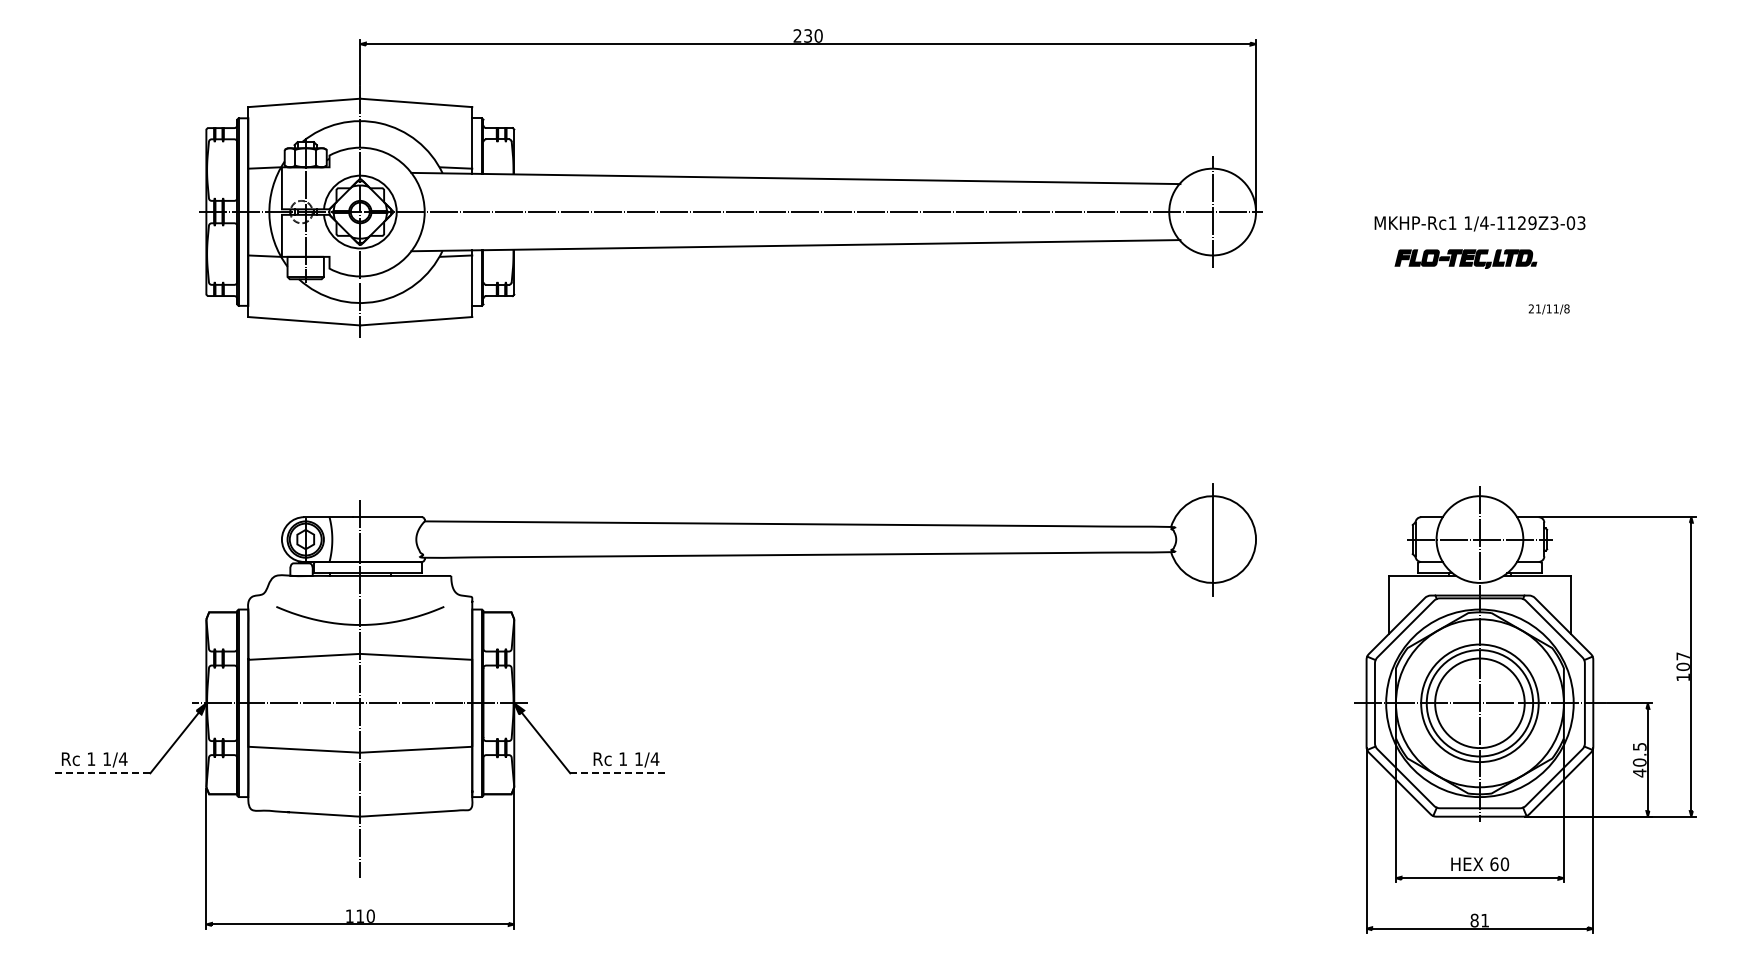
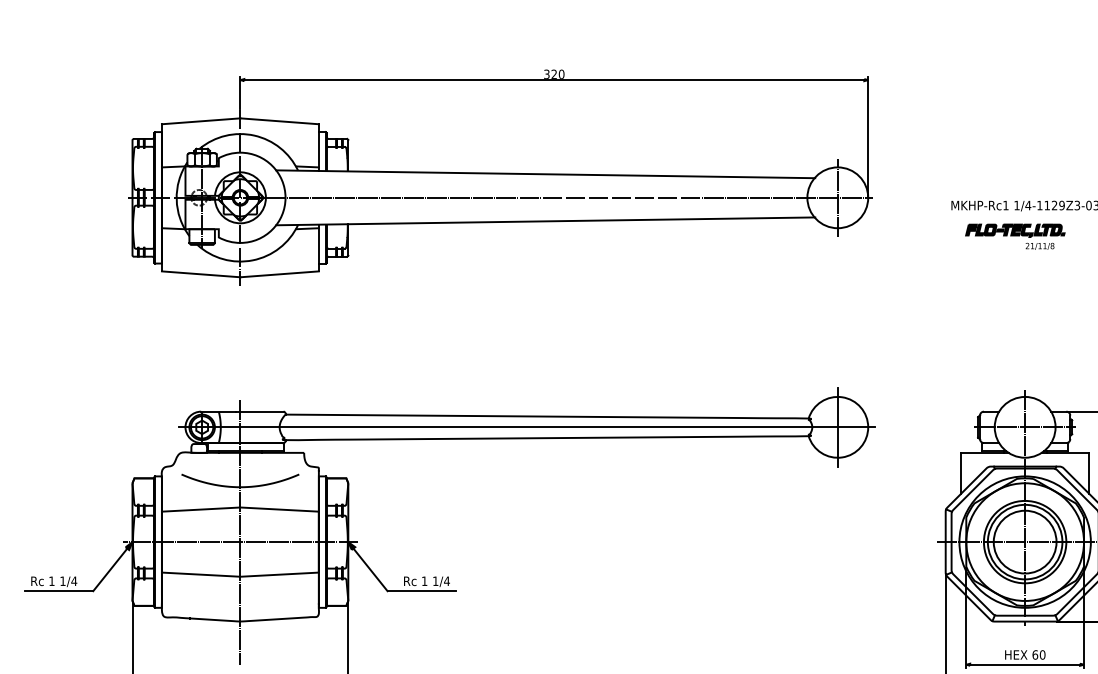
text: (802, 35) -> (550, 74), 230 -> 320
part: (1548, 309) -> (1039, 246), moved
line: (768, 539) -> (526, 427), added
line: (101, 773) -> (59, 591), dashed -> solid
line: (619, 773) -> (422, 591), dashed -> solid

